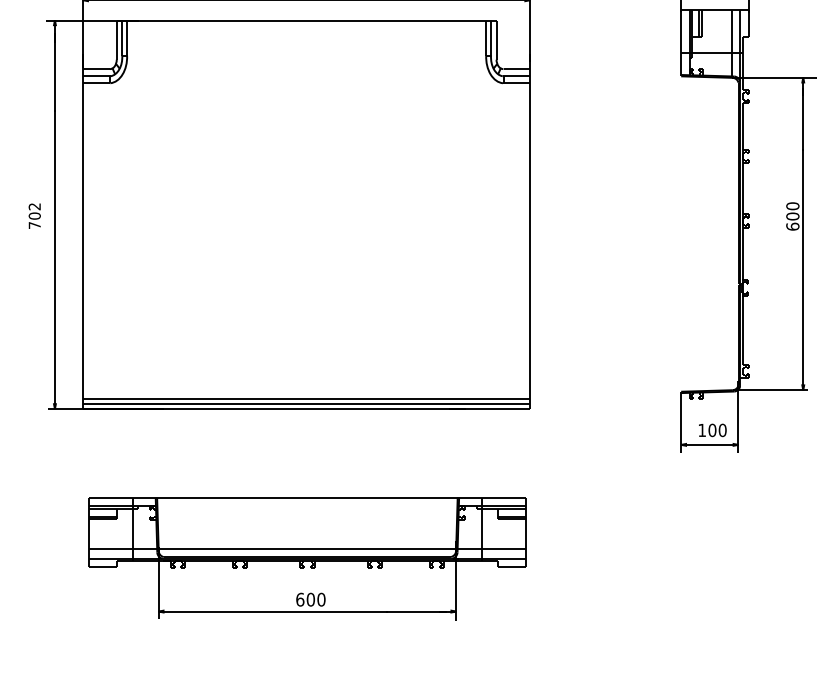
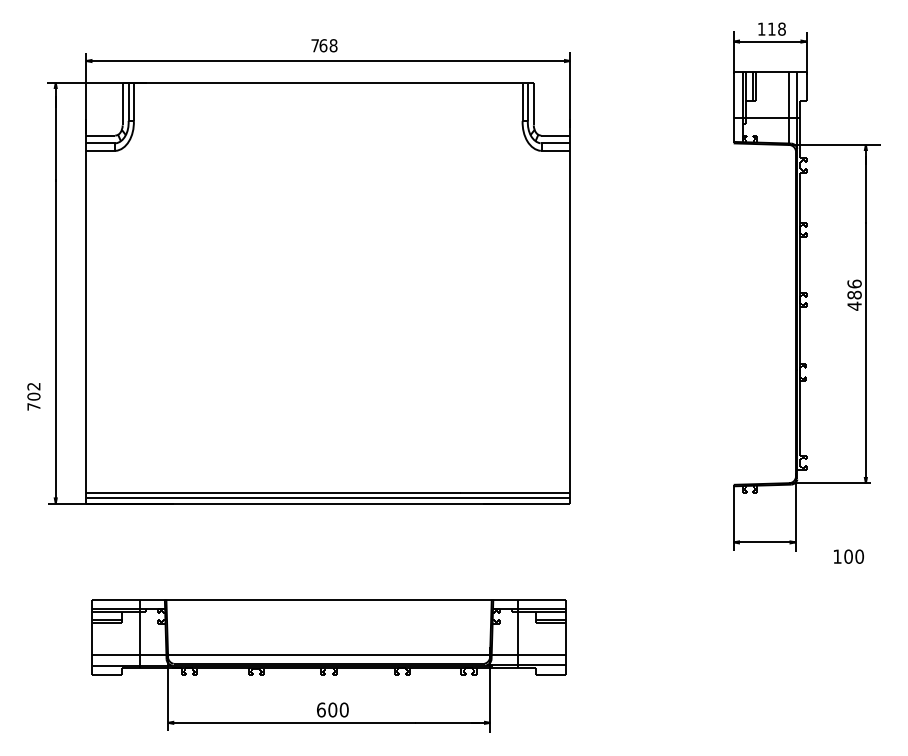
text: (34, 215) -> (33, 396), moved
text: (792, 215) -> (854, 294), 600 -> 486
text: (712, 430) -> (848, 556), moved

